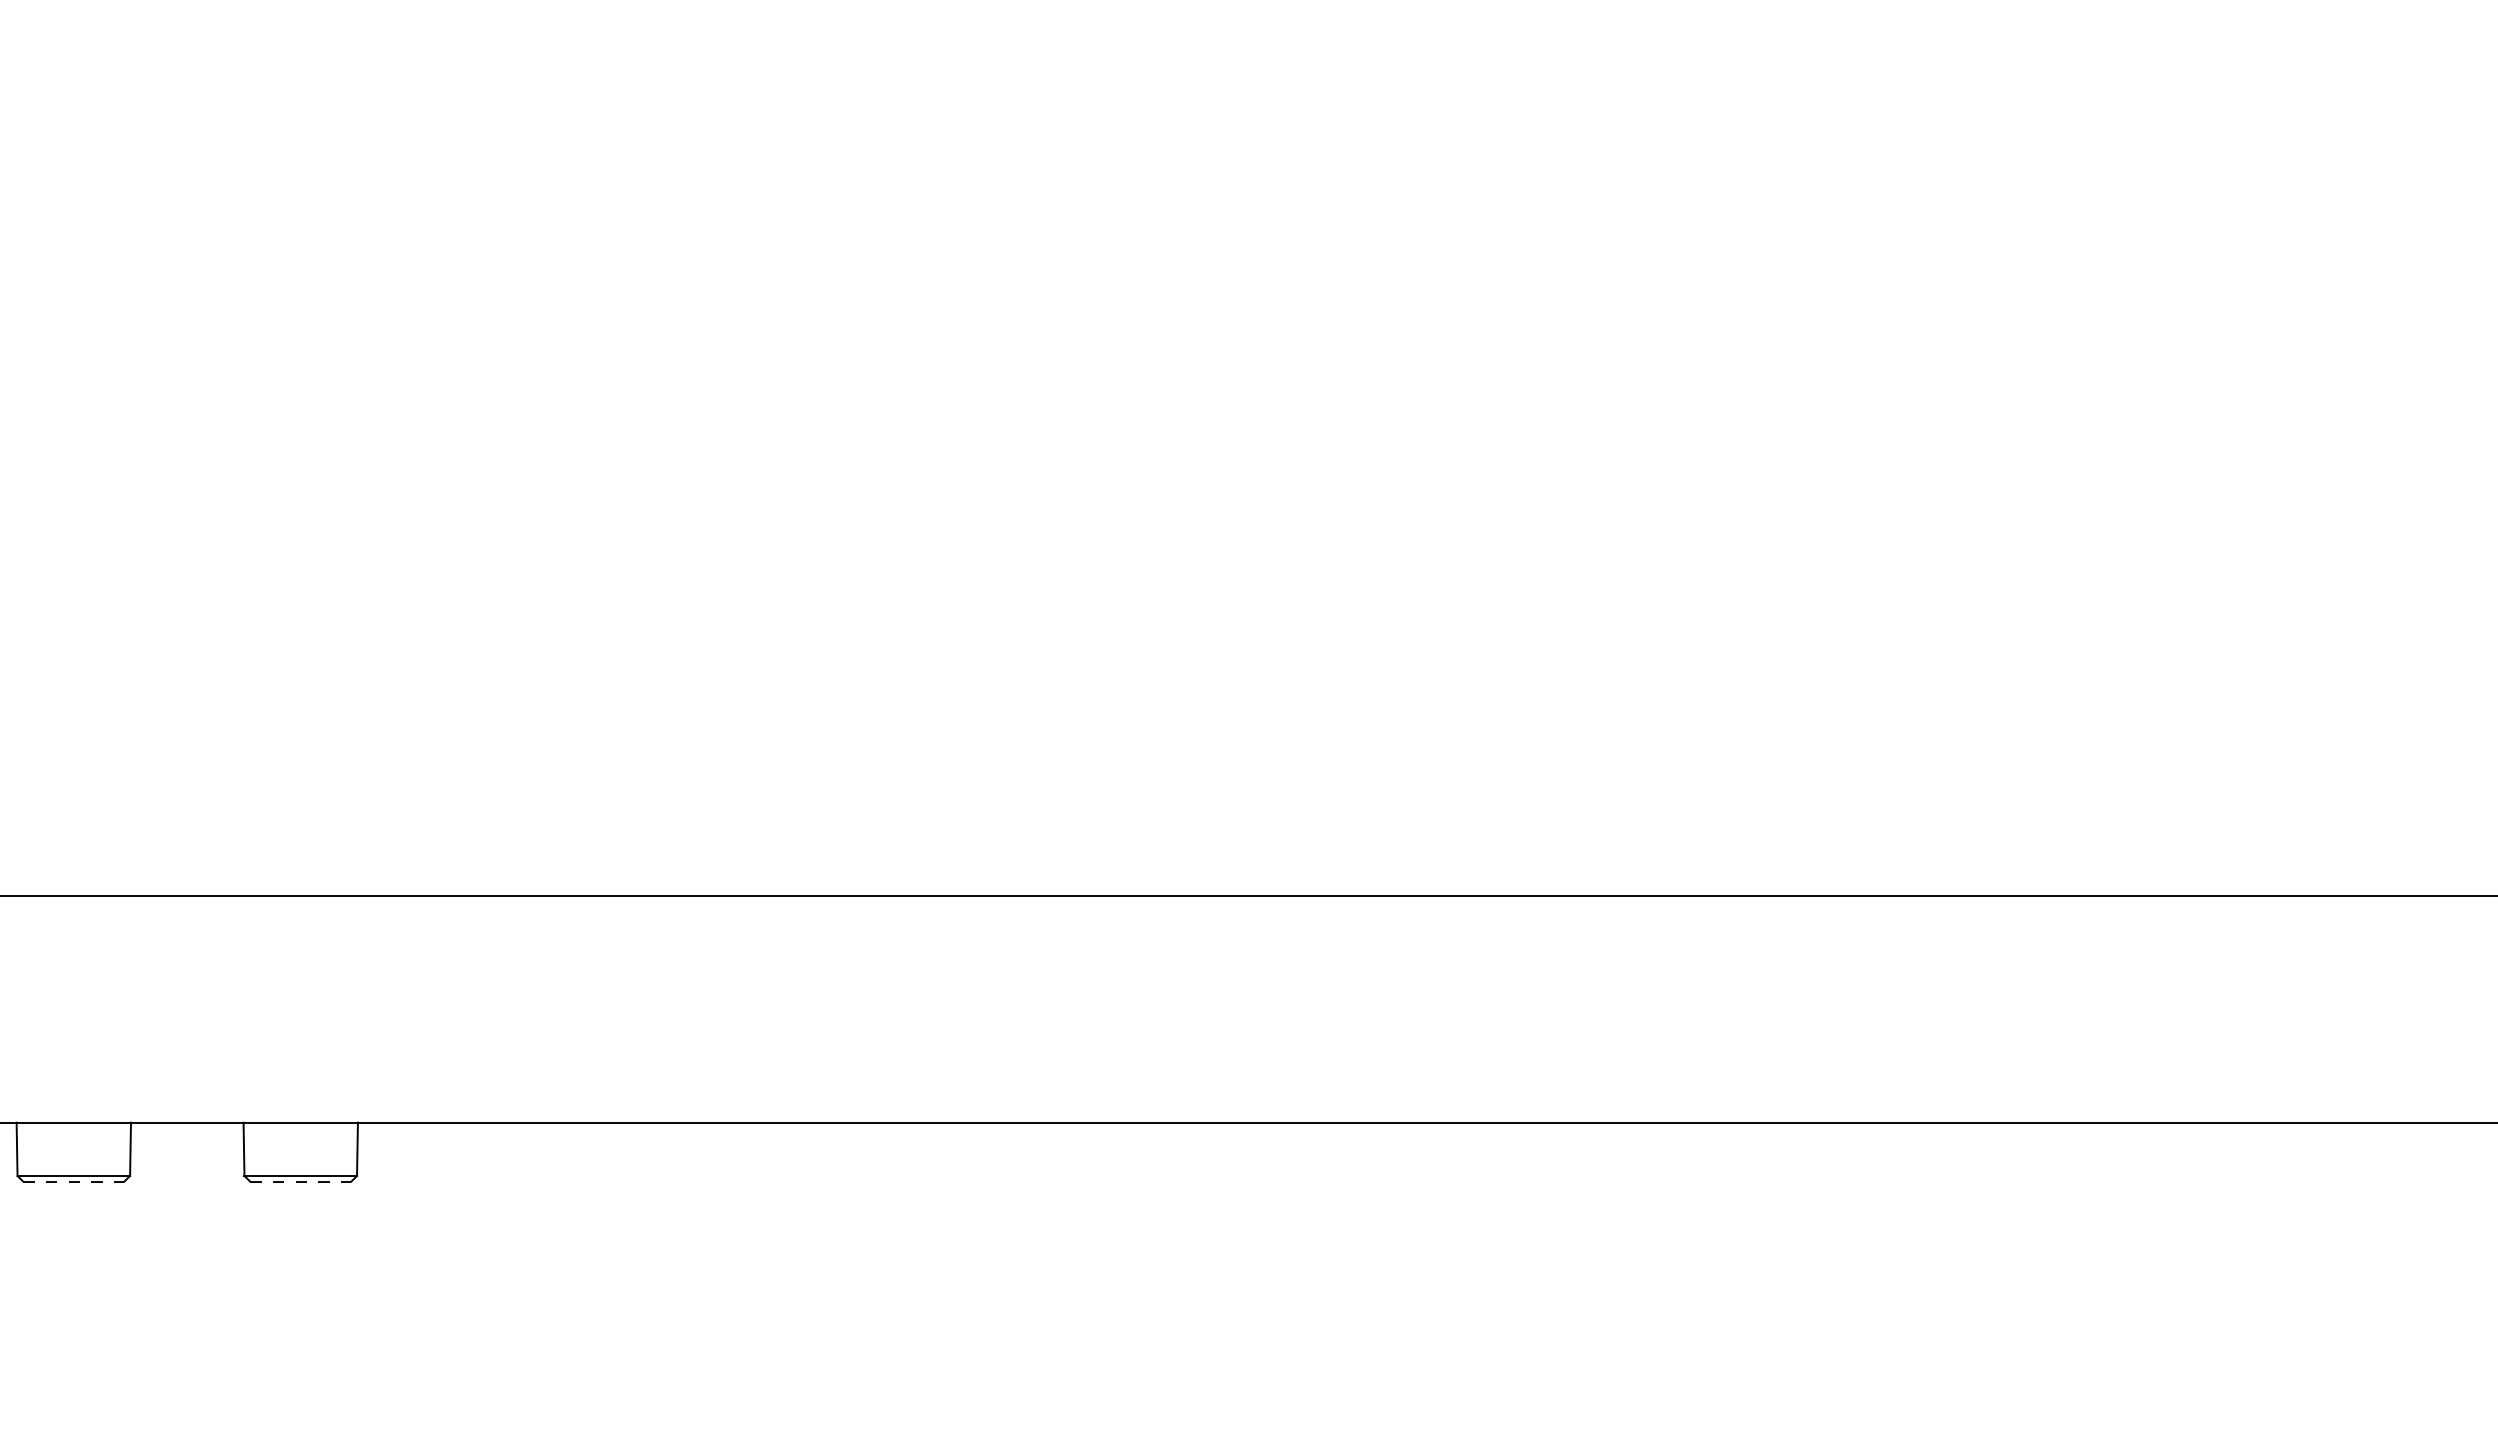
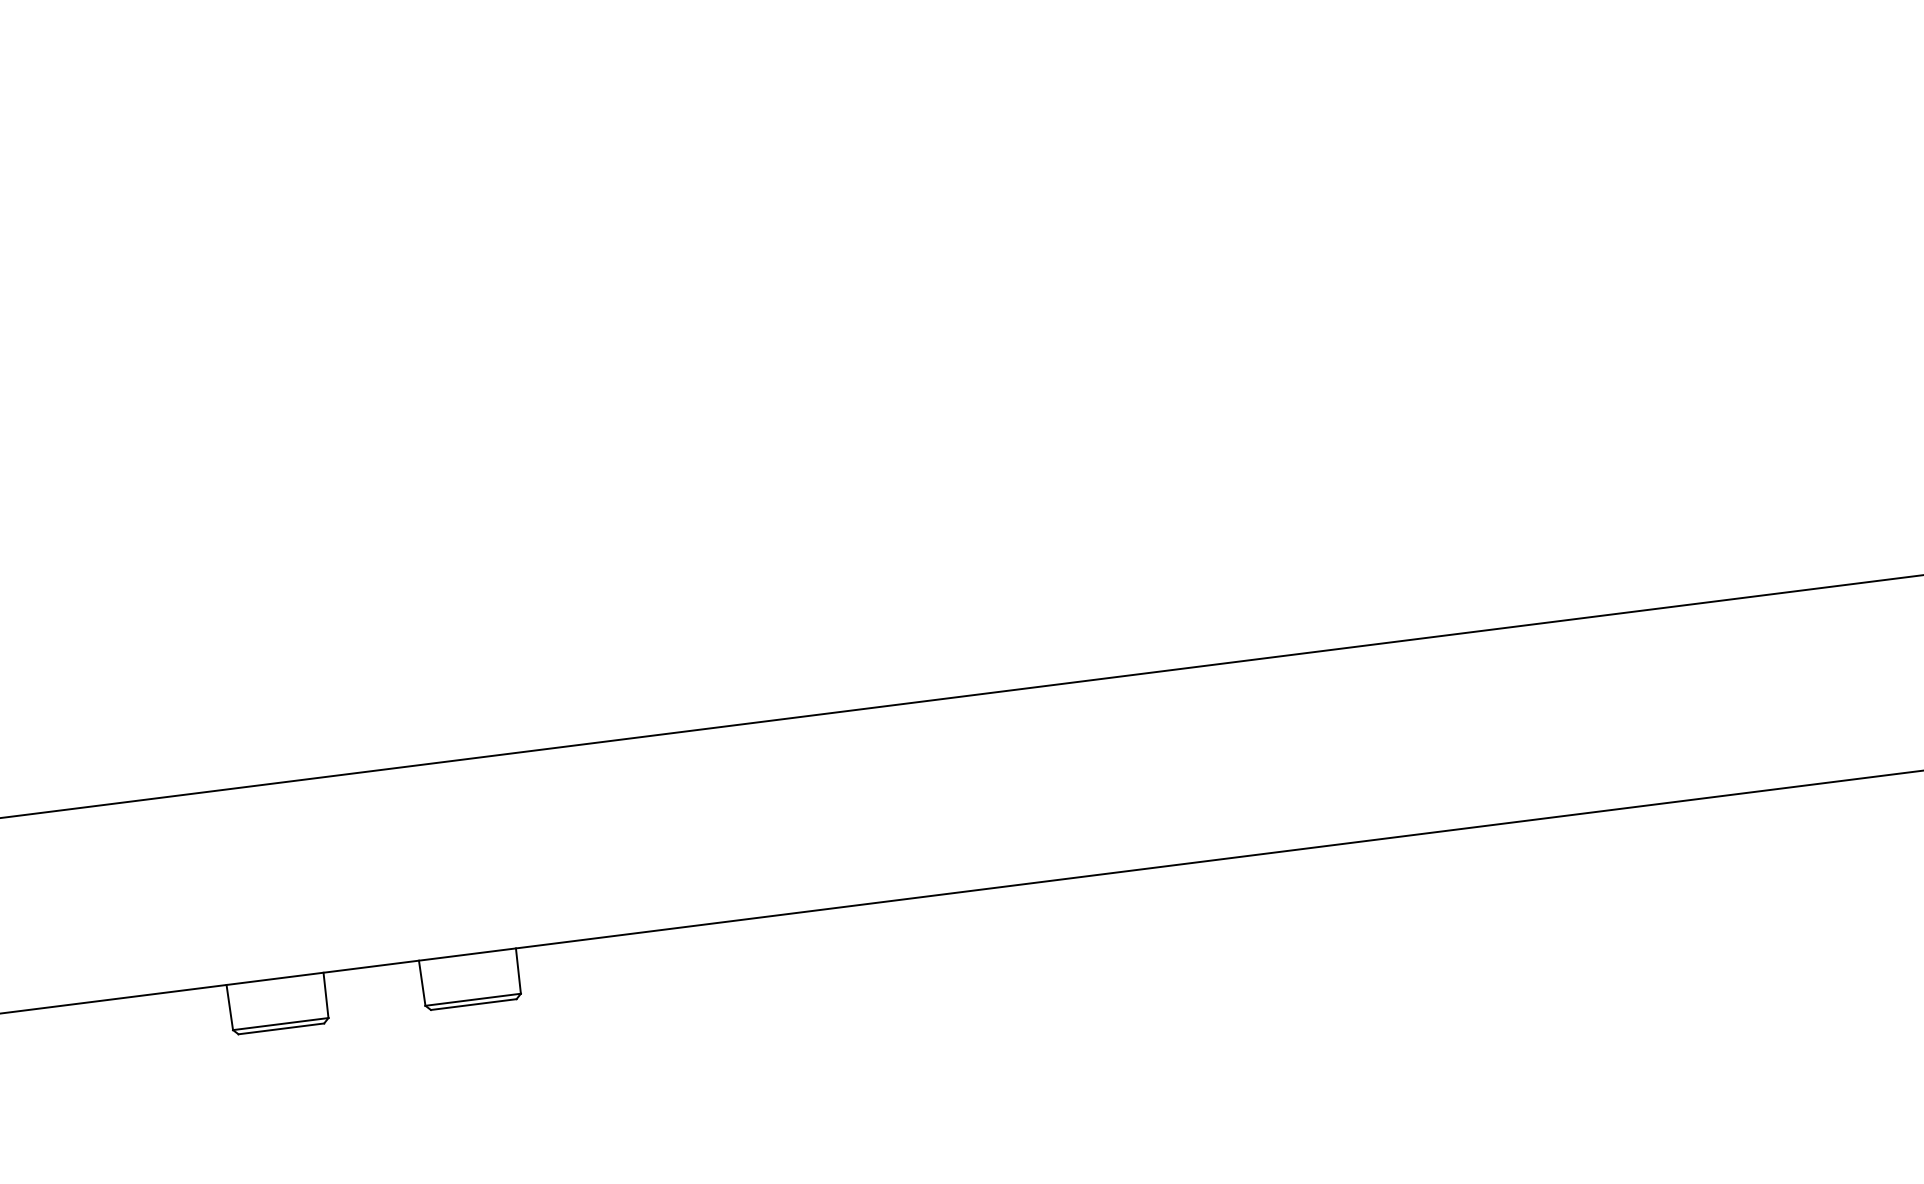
line: (74, 1181) -> (281, 1028), dashed -> solid
line: (301, 1181) -> (474, 1004), dashed -> solid

